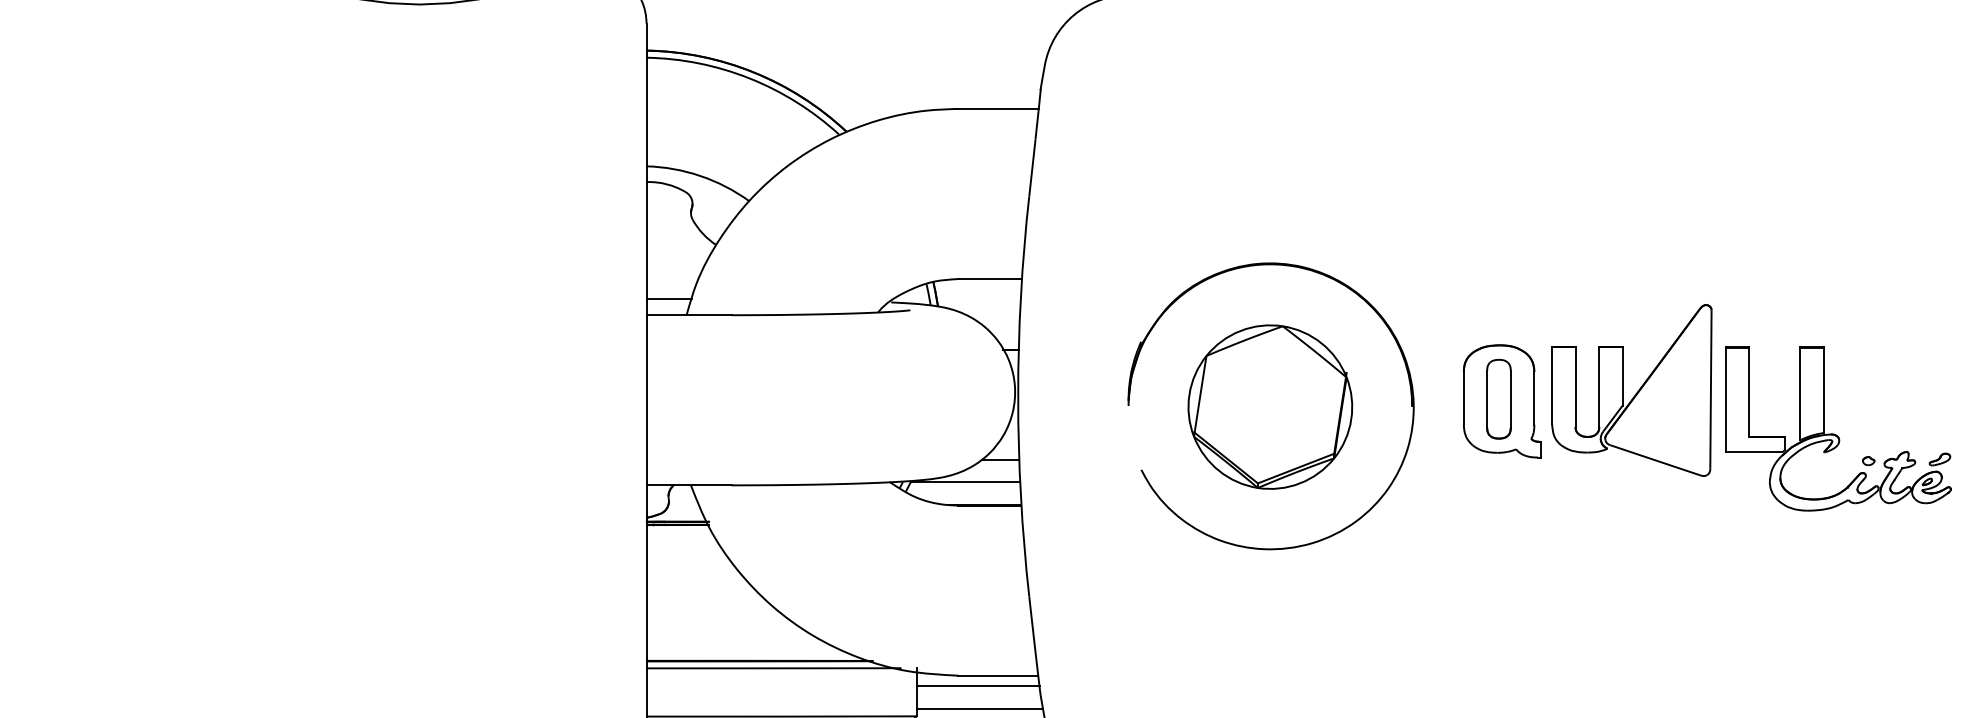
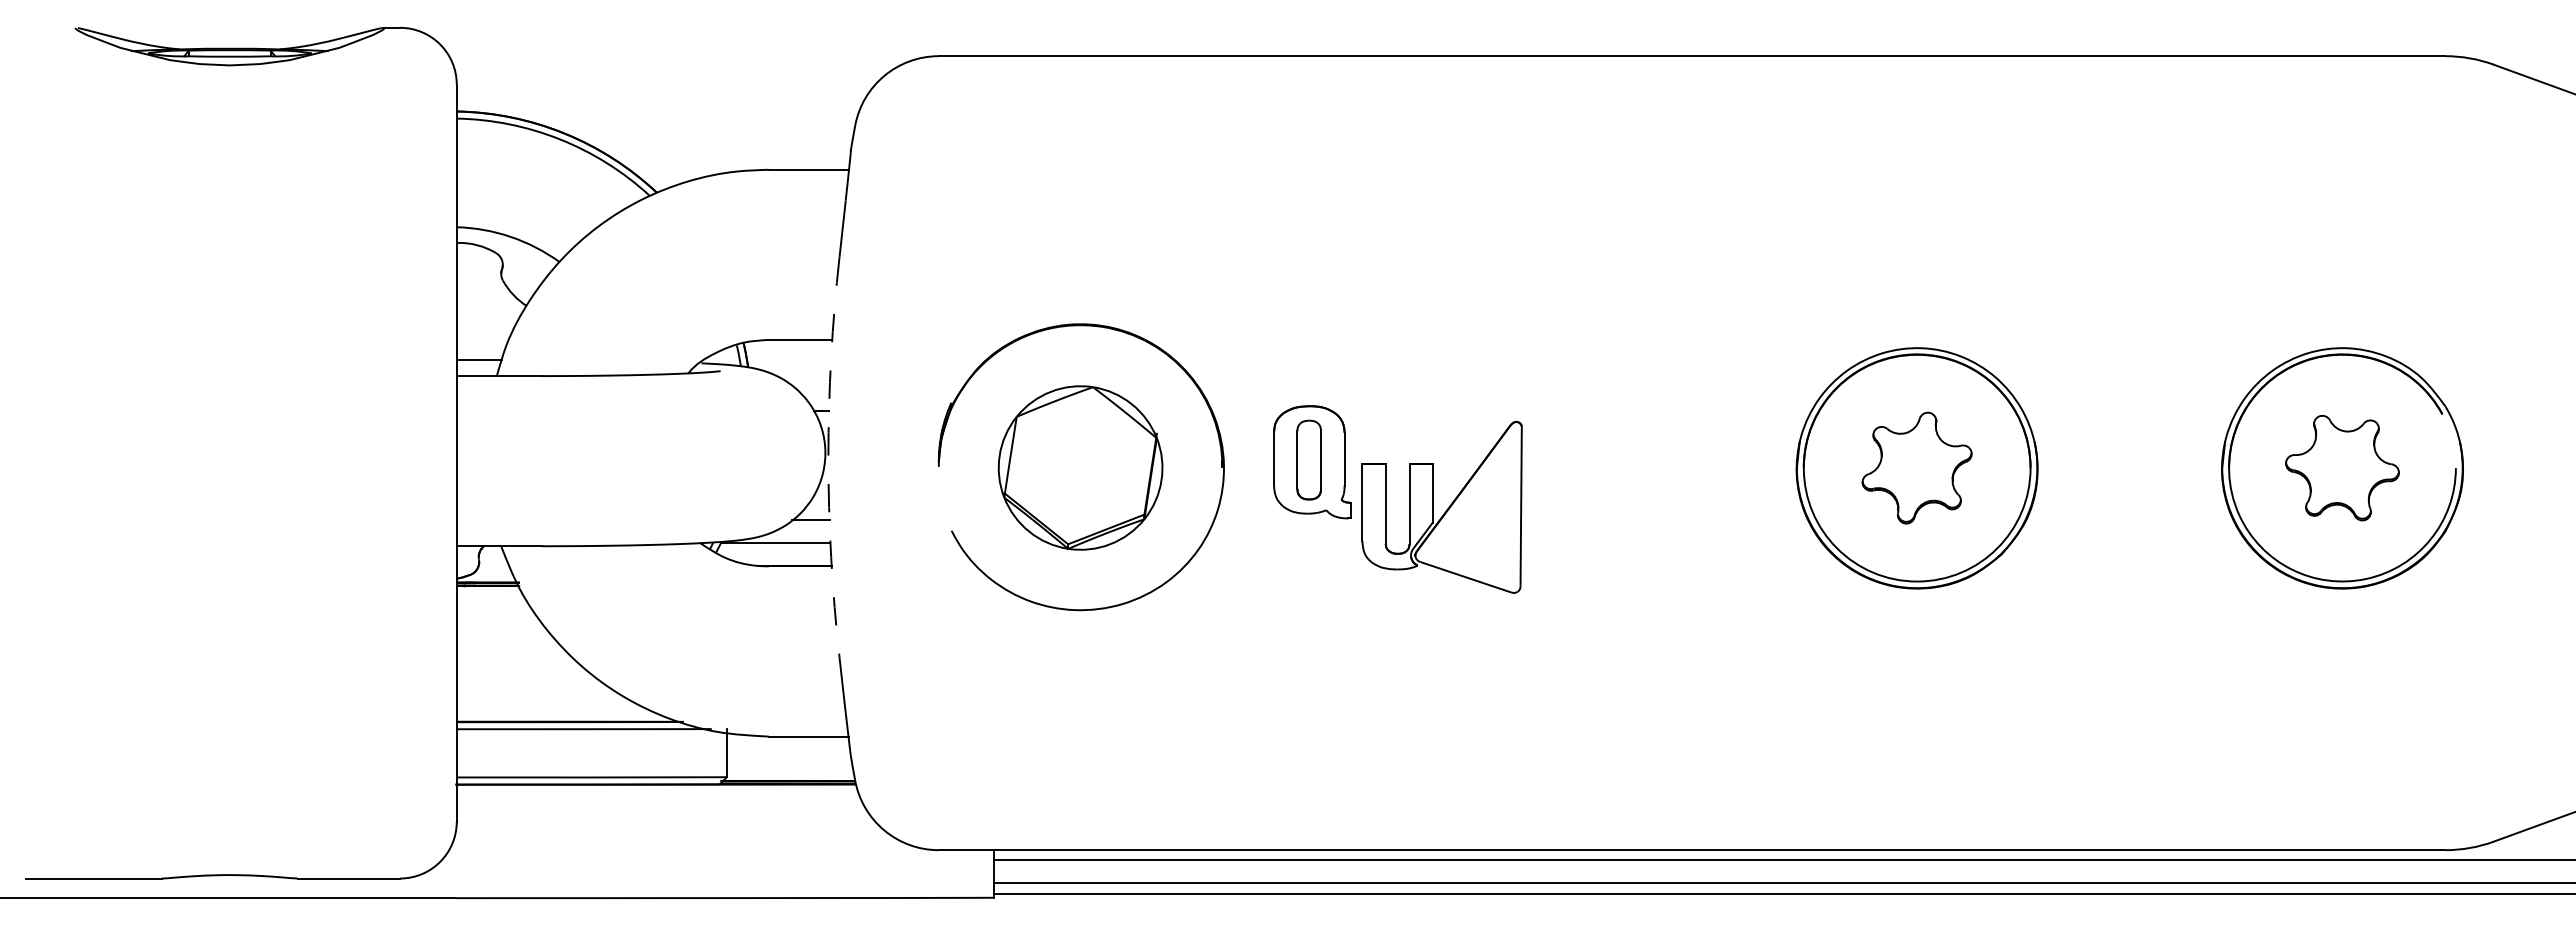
part: (1631, 389) -> (1441, 506), moved
arc: (1018, 396) -> (828, 457), solid -> dashed
part: (1836, 434) -> (1646, 495), removed
line: (977, 686) -> (787, 747), removed
line: (979, 708) -> (789, 769), removed

